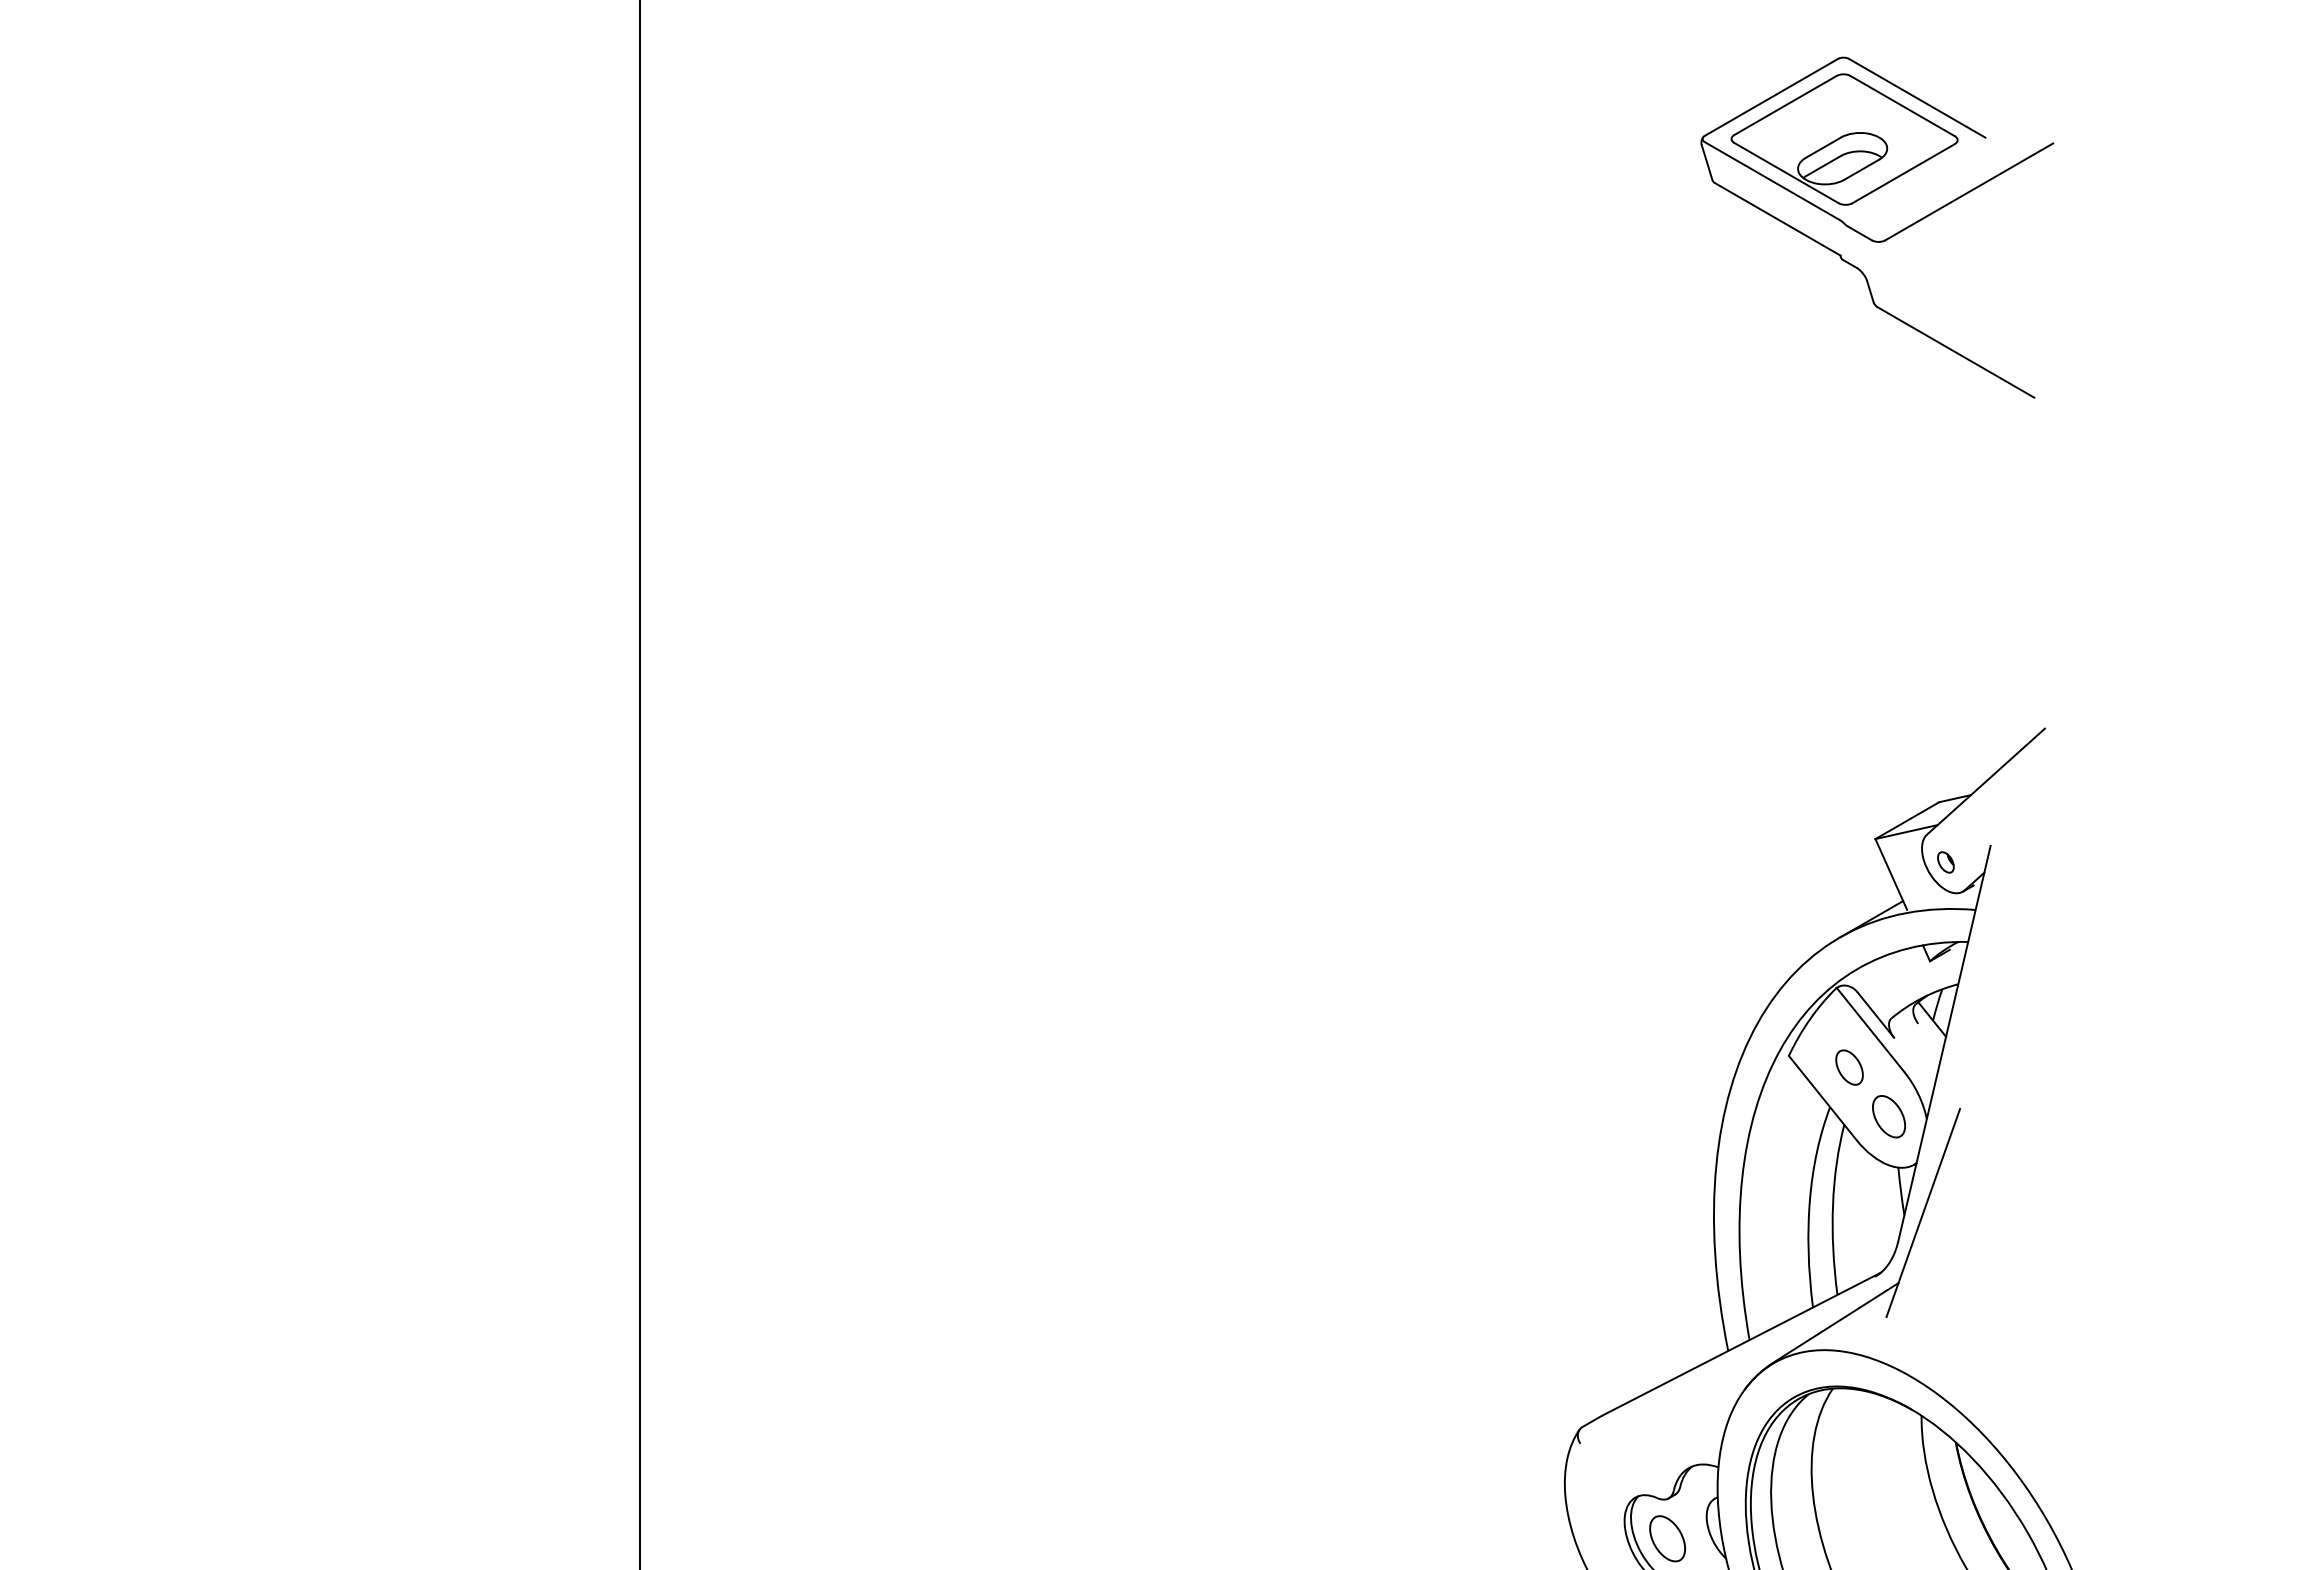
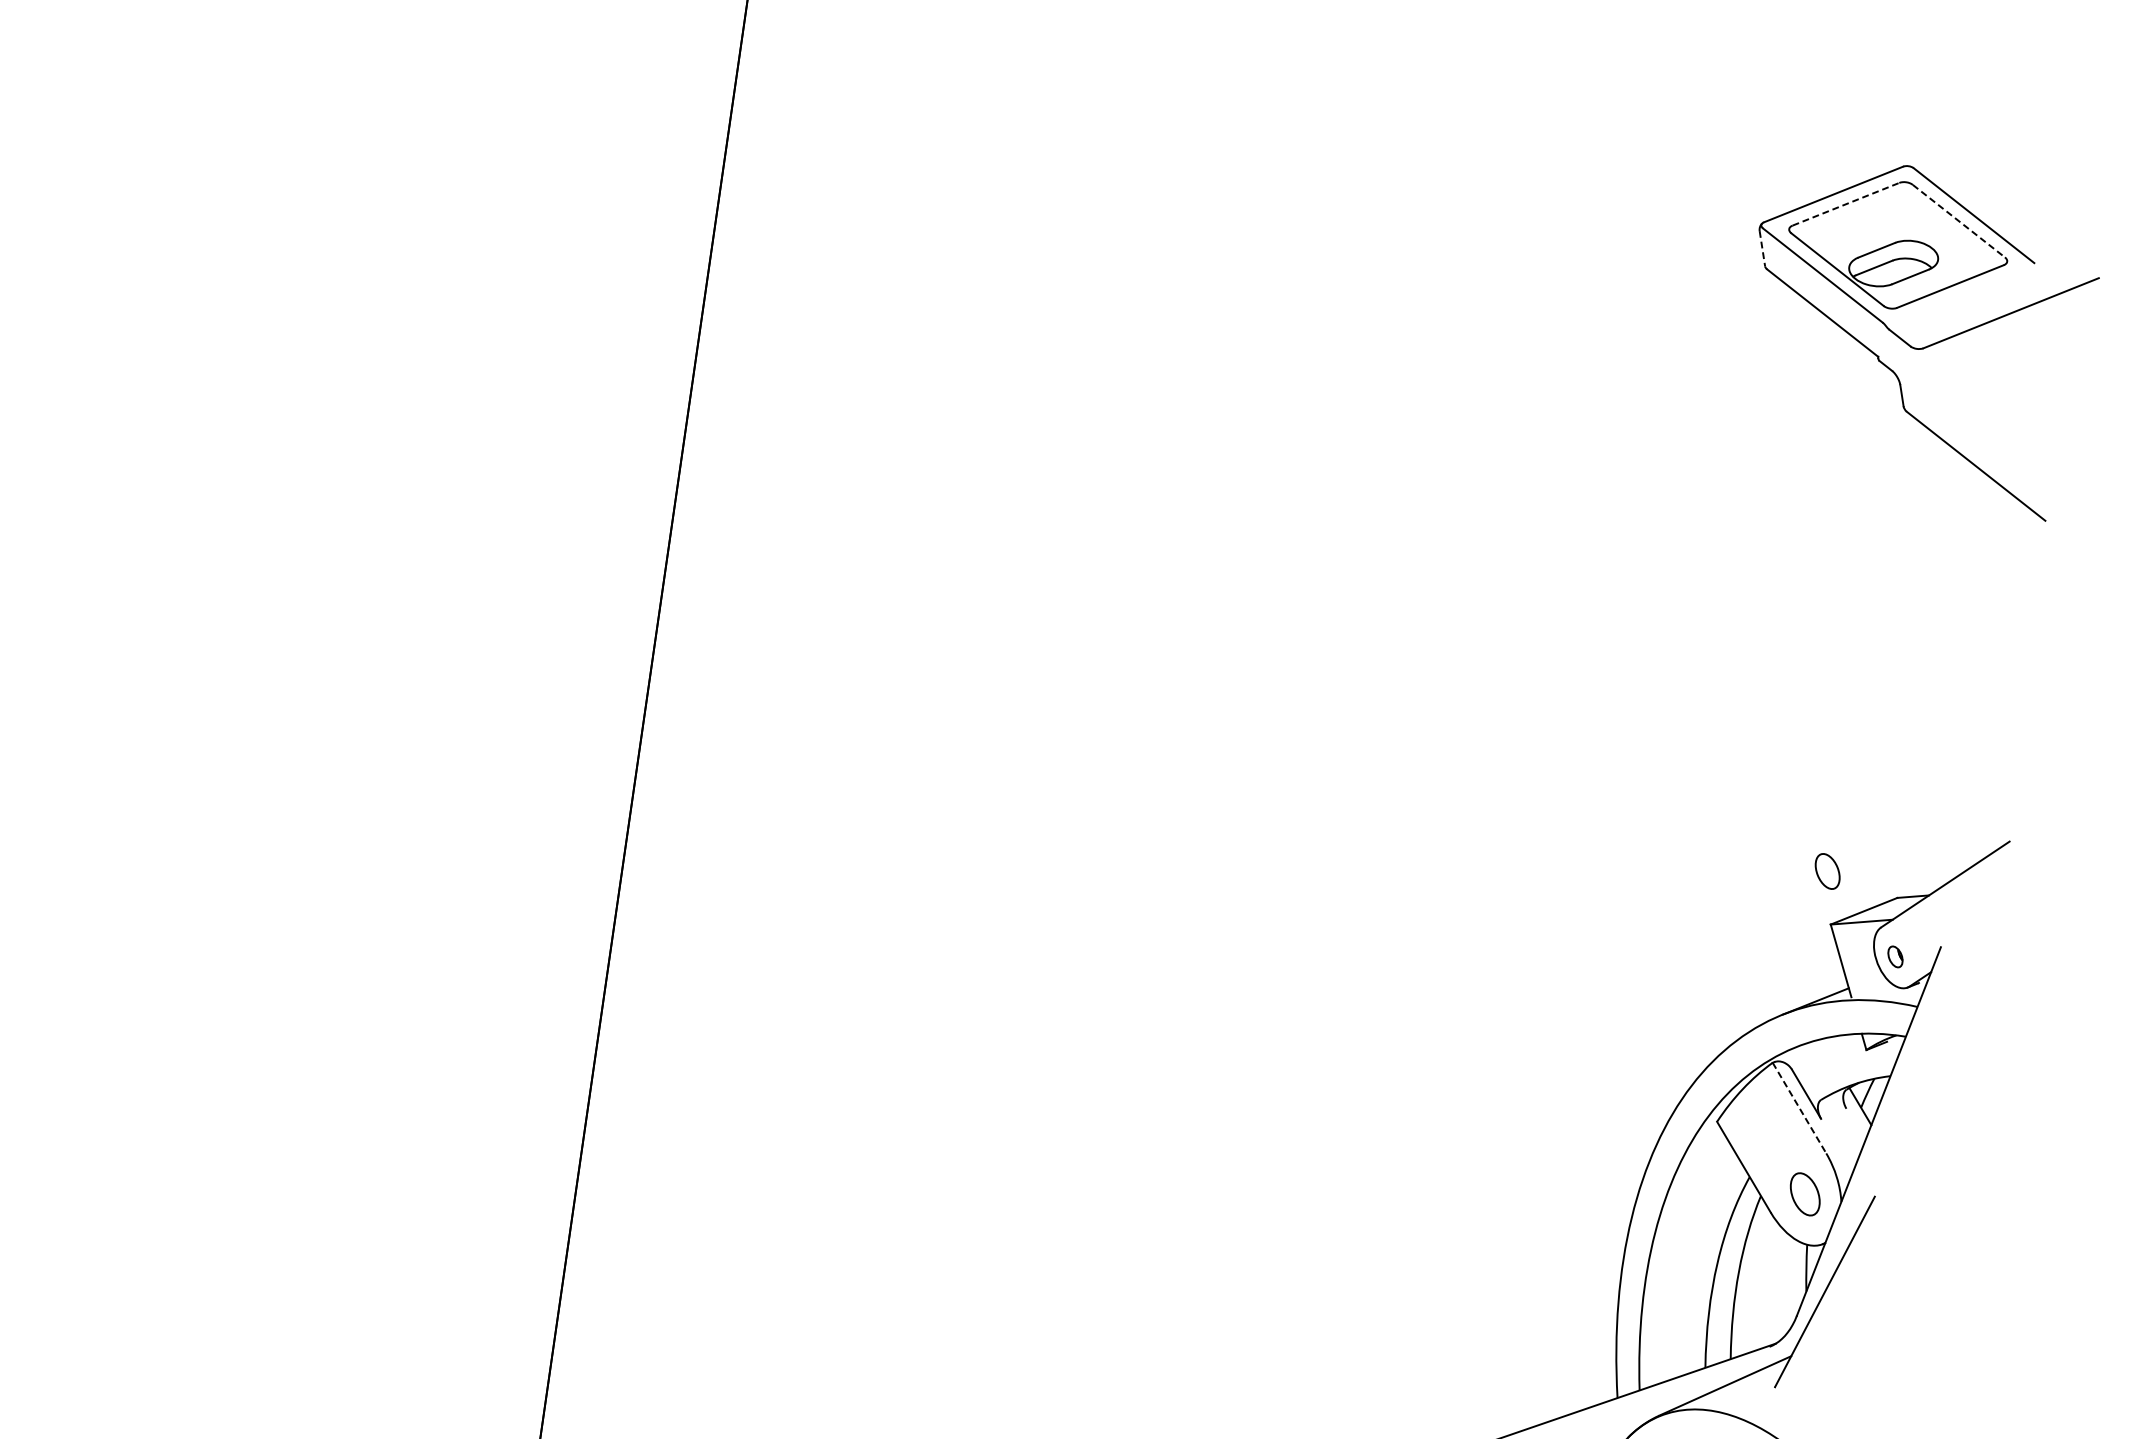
line: (1785, 105) -> (1845, 204), solid -> dashed
line: (1903, 106) -> (1959, 221), solid -> dashed
line: (1707, 163) -> (1762, 249), solid -> dashed
line: (1870, 1030) -> (1799, 1108), solid -> dashed
part: (1849, 1067) -> (1827, 871), moved

